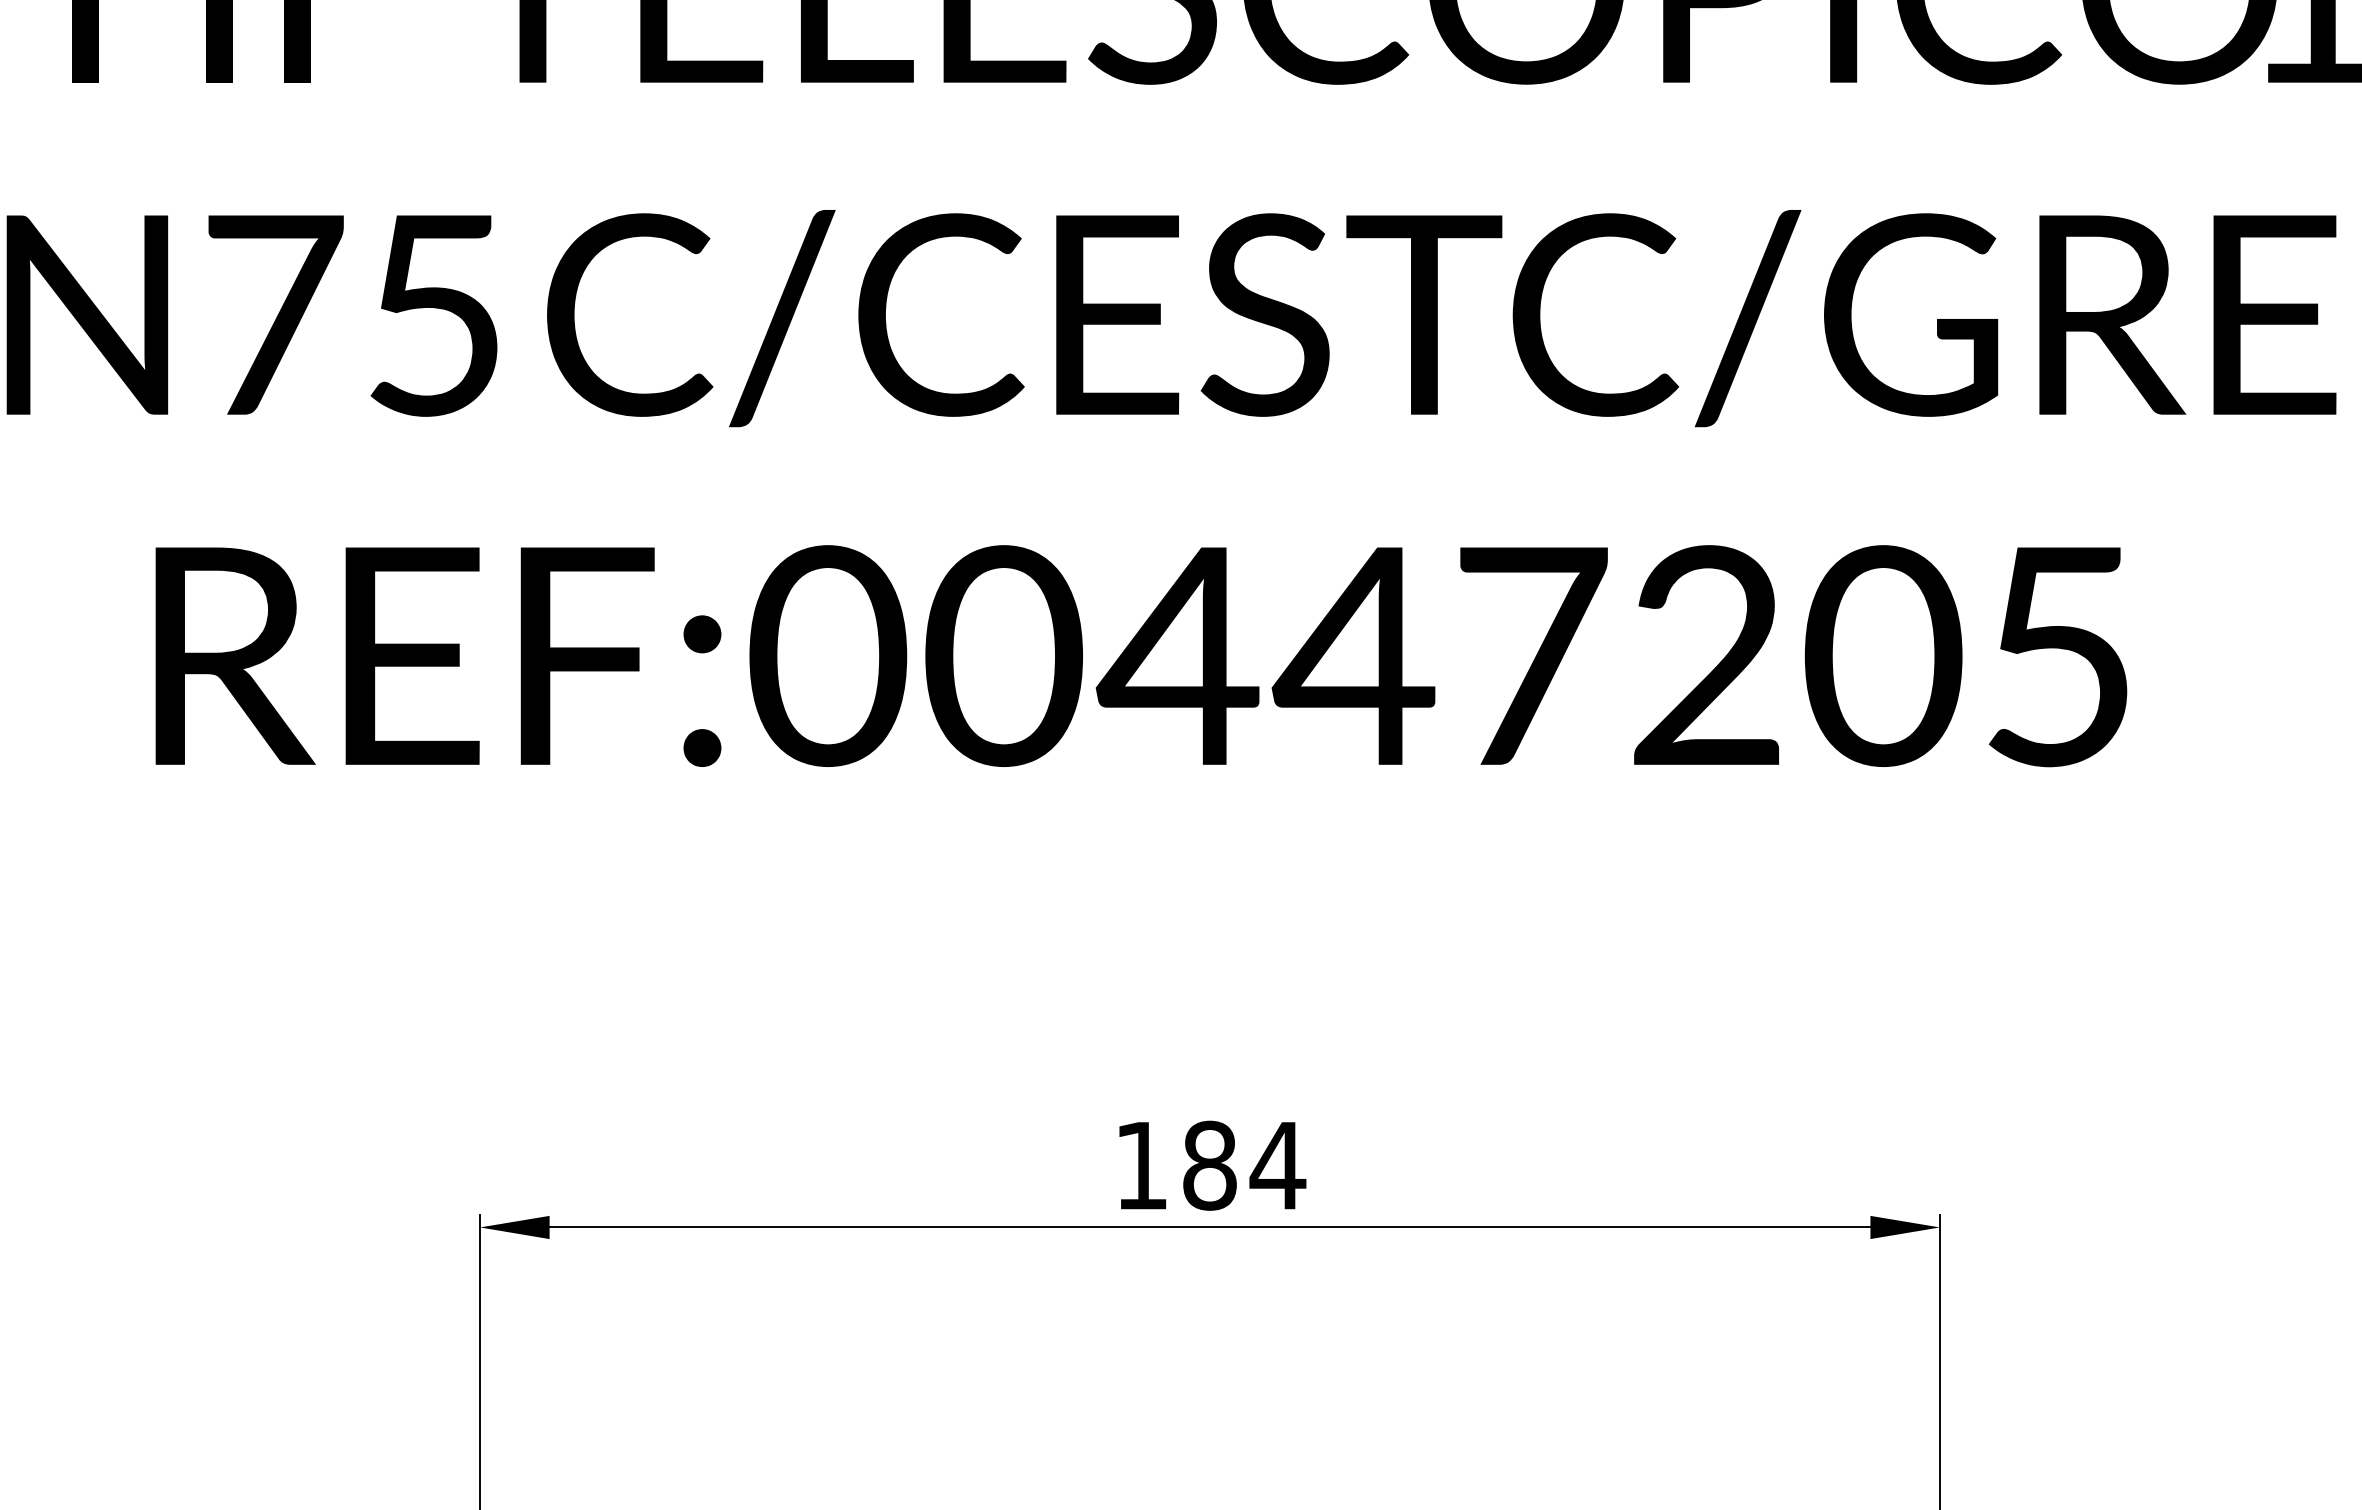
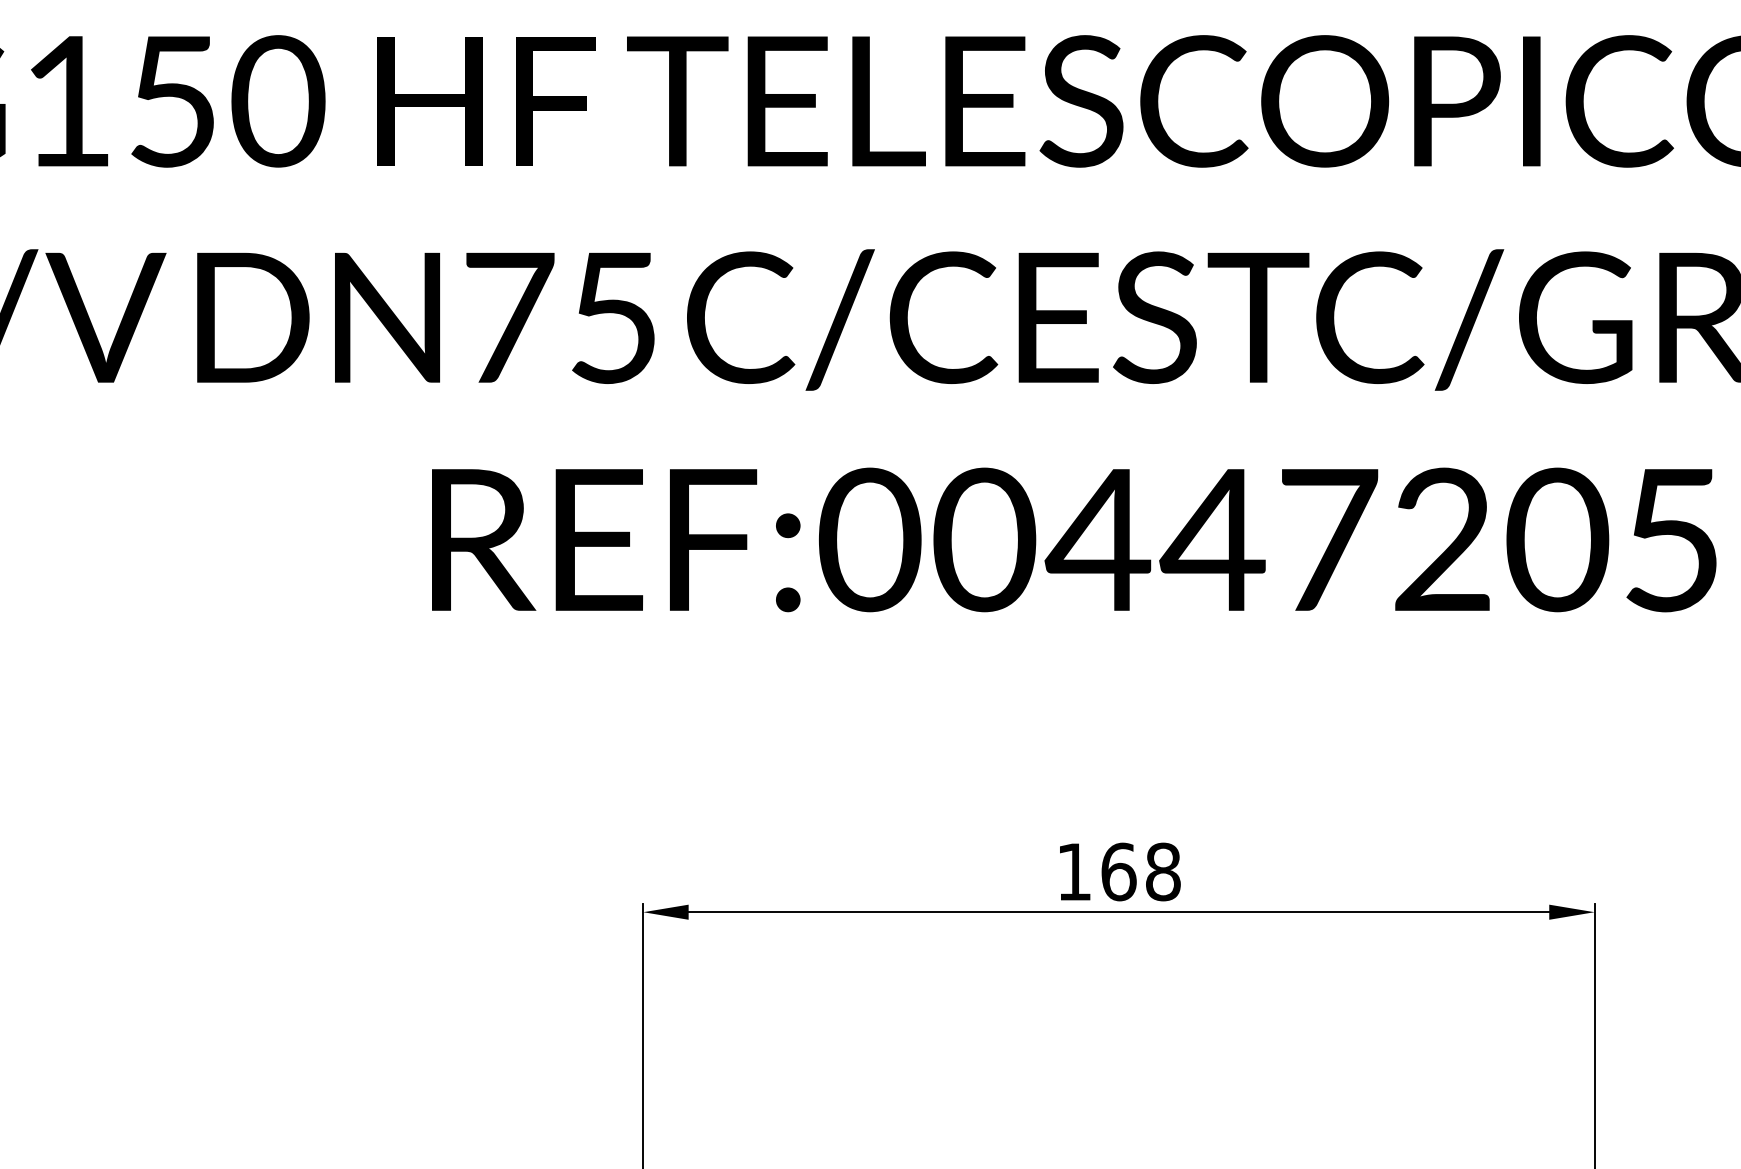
text: (1244, 1164) -> (1141, 871), 184 -> 168

